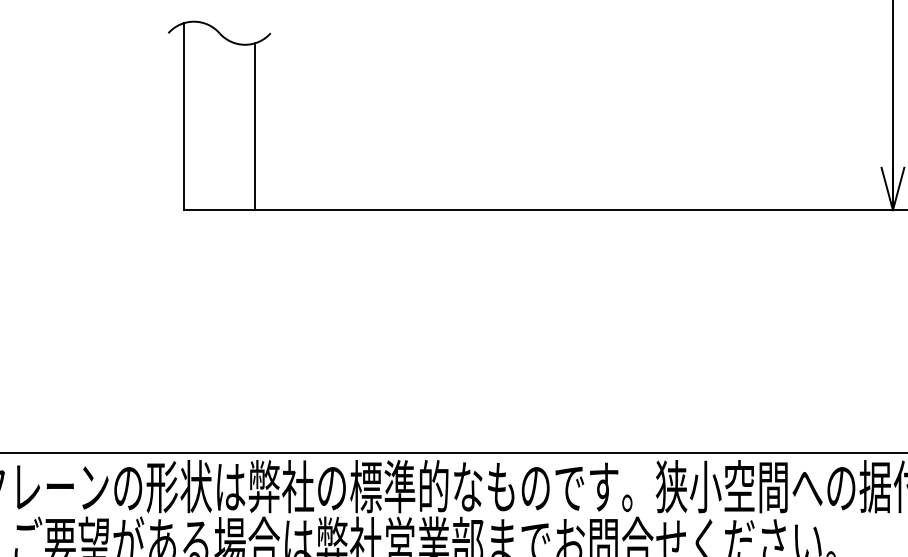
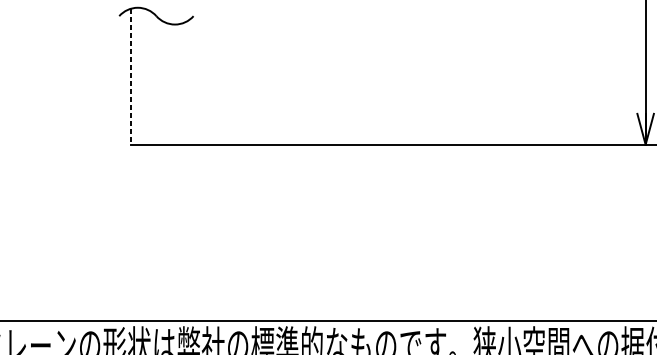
line: (184, 117) -> (130, 77), solid -> dashed
line: (254, 126) -> (181, 83), removed

